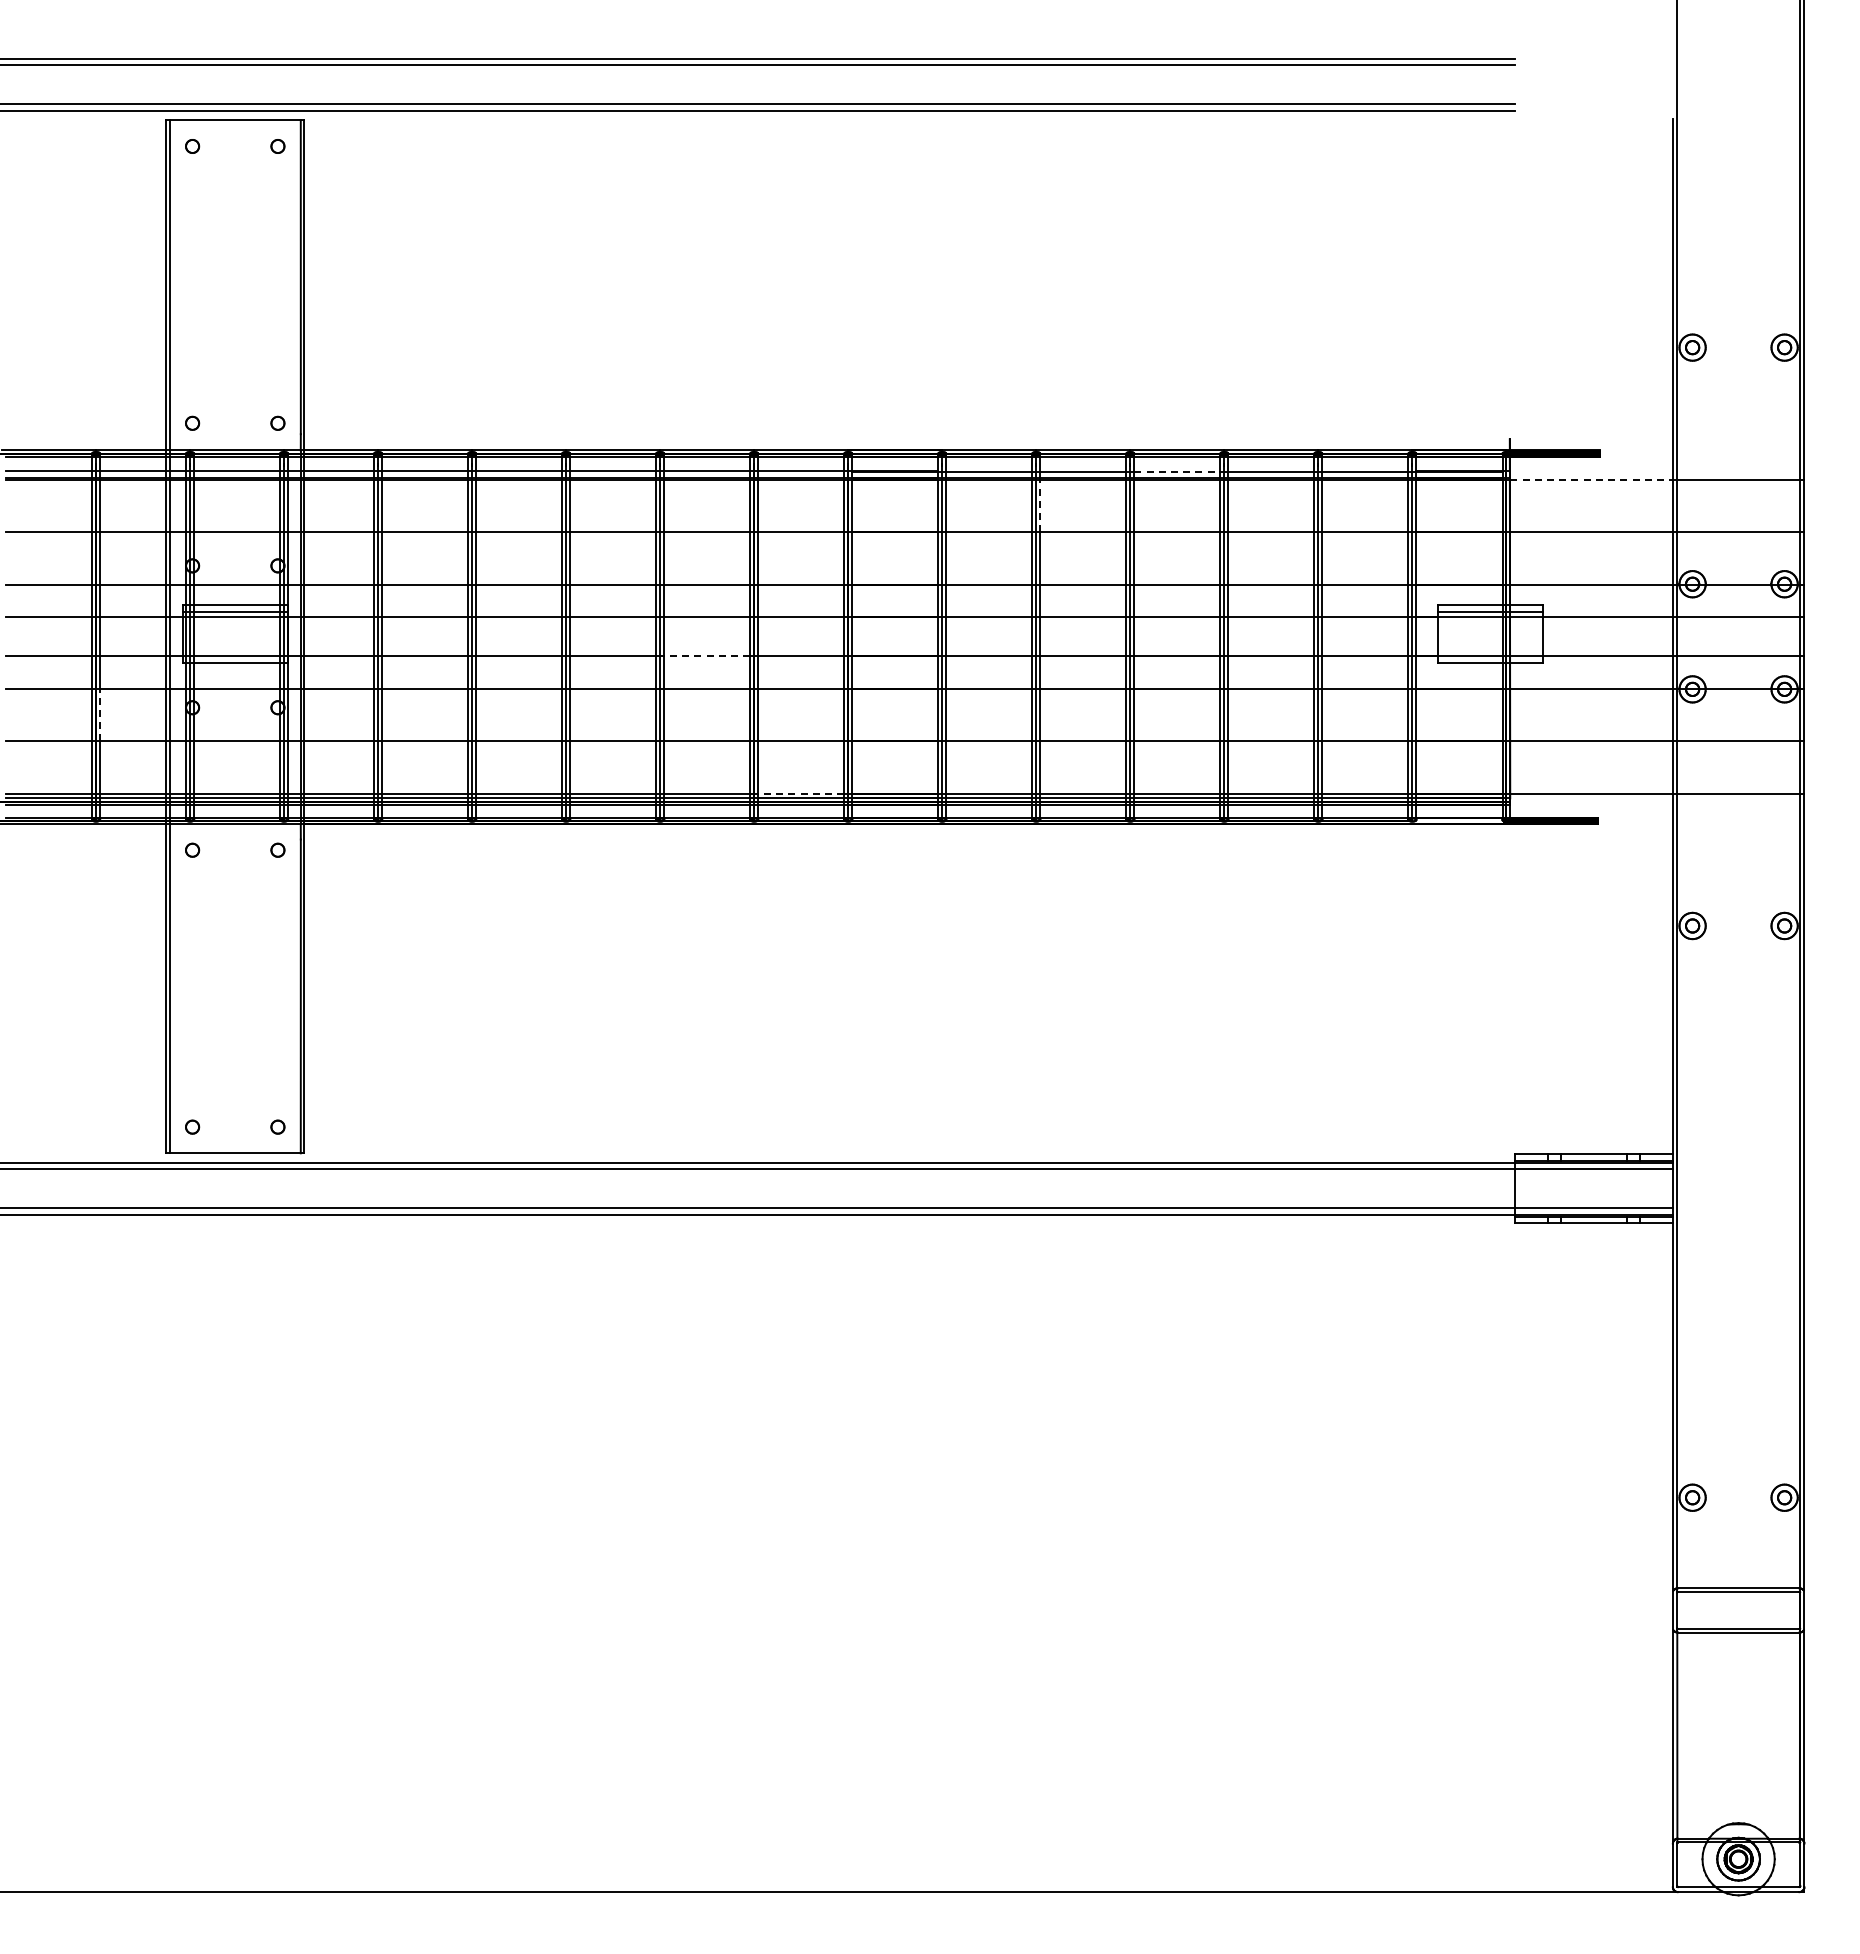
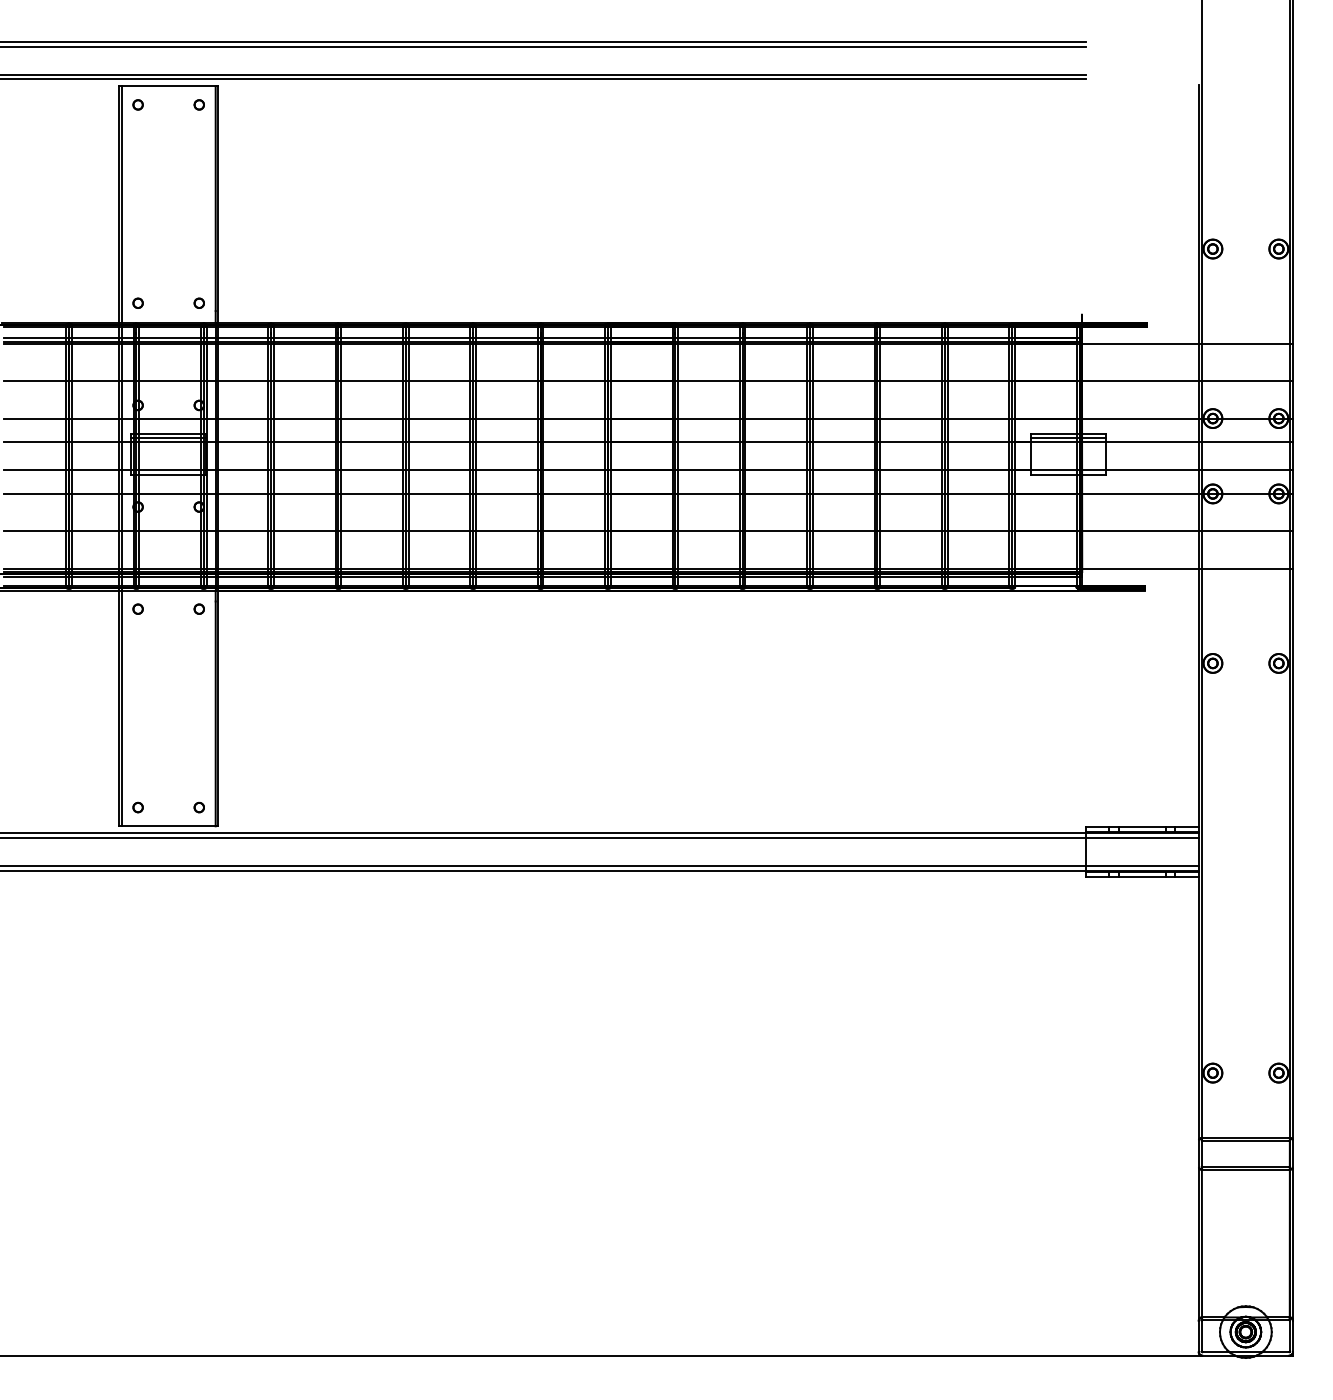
line: (1177, 471) -> (843, 337), dashed -> solid
line: (1592, 479) -> (1141, 343), dashed -> solid
line: (1040, 505) -> (745, 362), dashed -> solid
line: (706, 656) -> (506, 470), dashed -> solid
line: (100, 714) -> (72, 511), dashed -> solid
line: (800, 793) -> (573, 568), dashed -> solid

